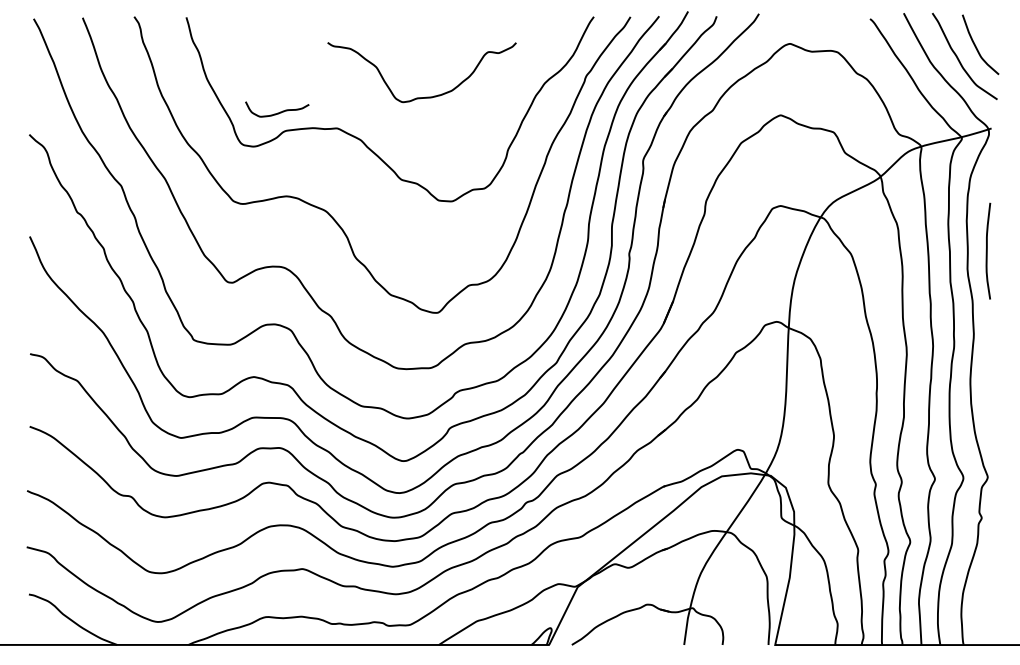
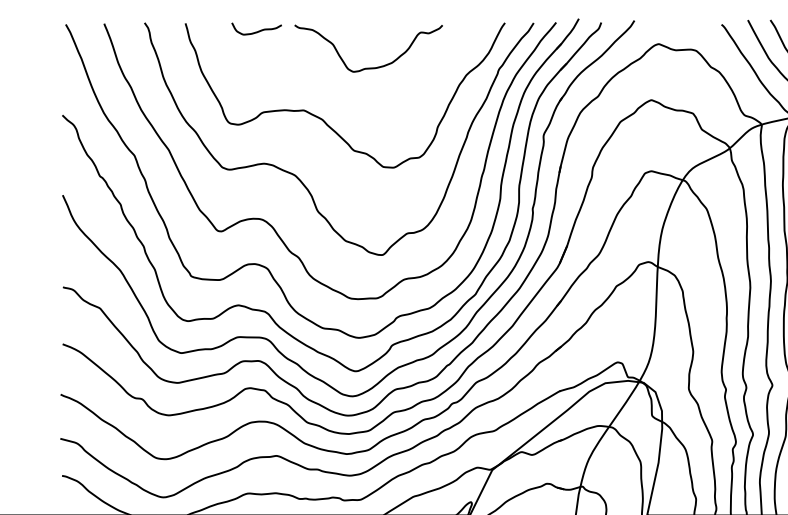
curve: (426, 96) -> (372, 67), moved
curve: (277, 112) -> (256, 31), moved

